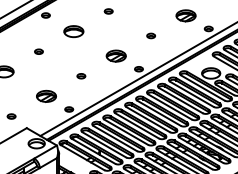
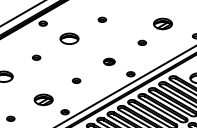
part: (185, 15) -> (162, 23), moved
part: (115, 55) -> (108, 61), size x0.6

